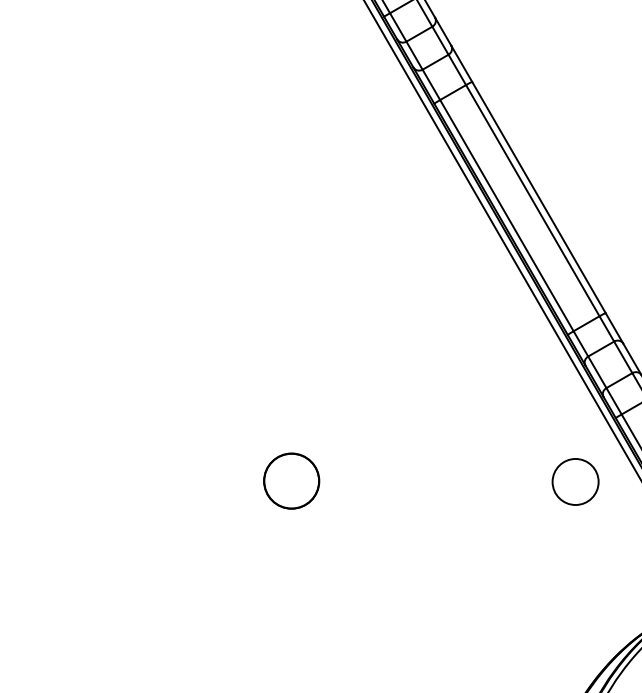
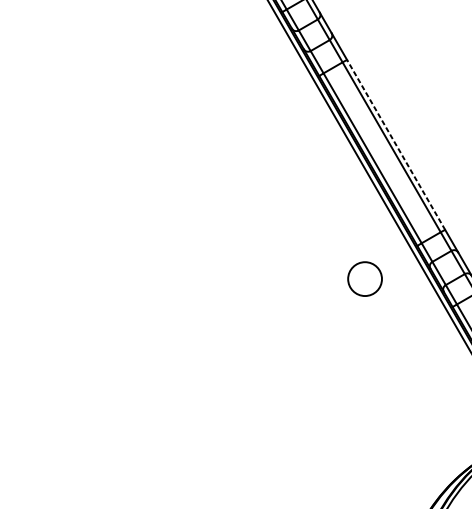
line: (538, 197) -> (395, 144), solid -> dashed
circle: (291, 480) -> (214, 352), removed
circle: (575, 481) -> (364, 278), moved

